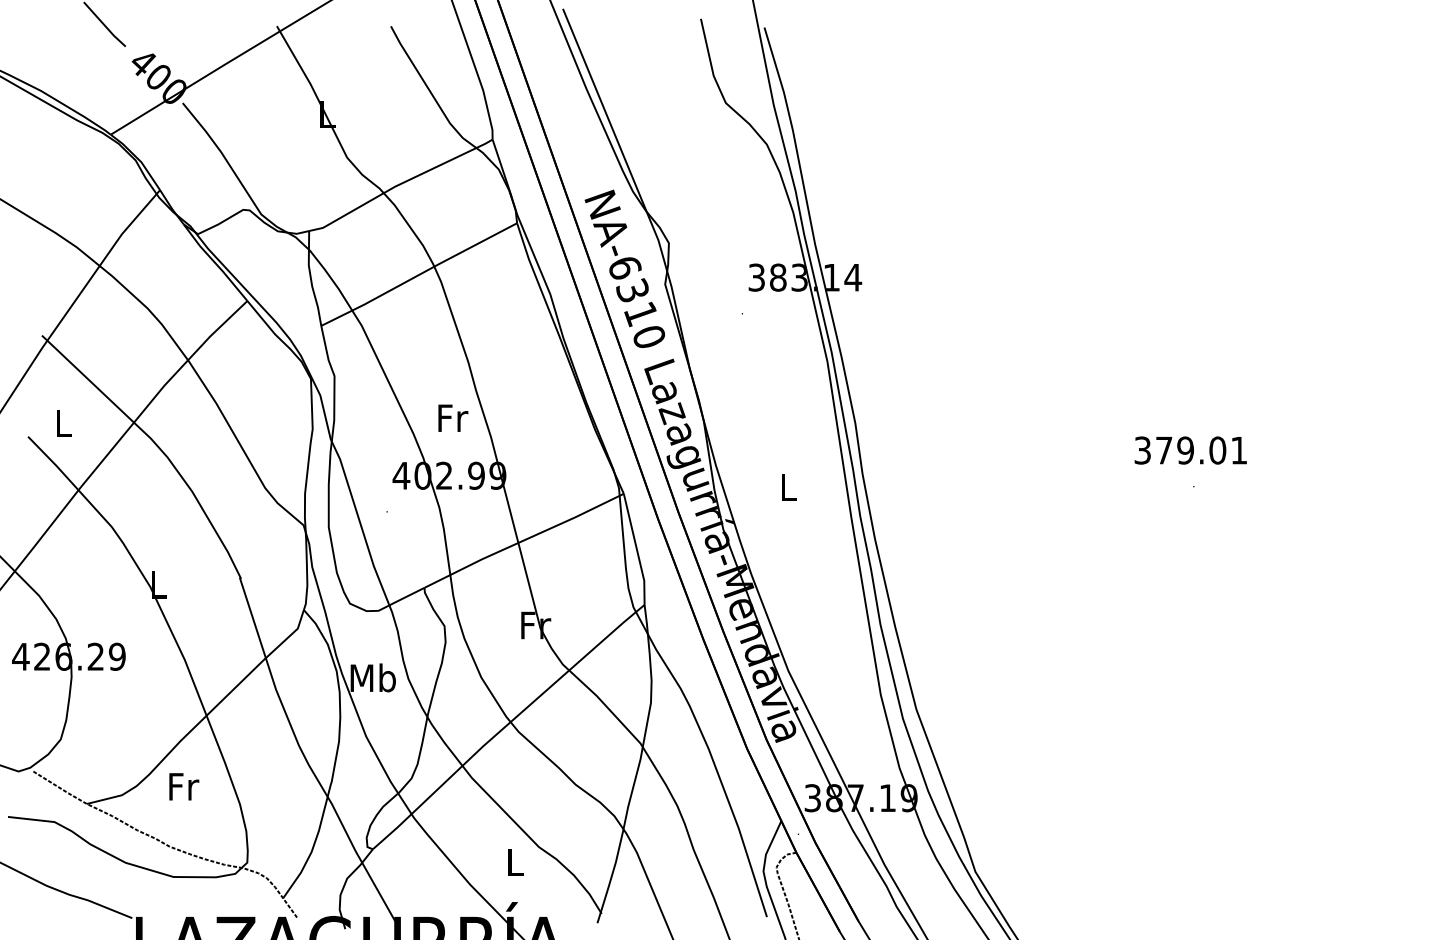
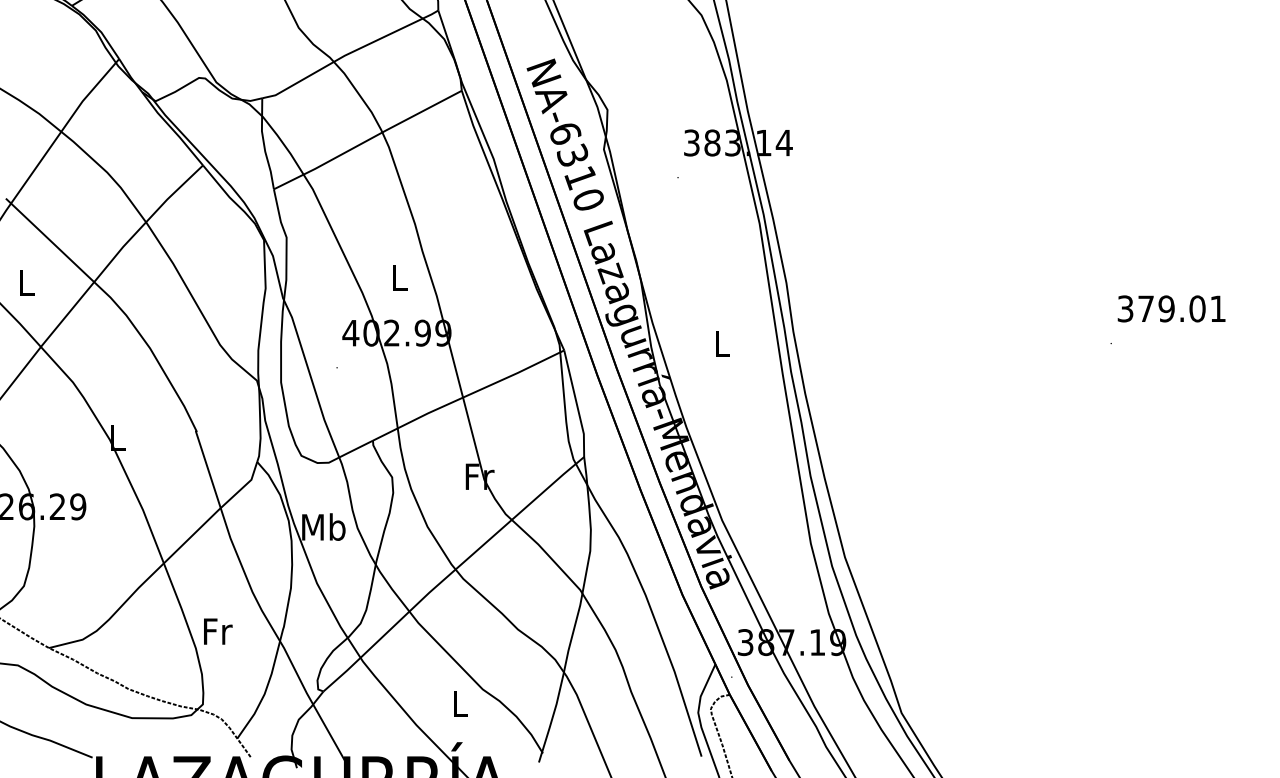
text: (453, 417) -> (400, 277), Fr -> L
text: (1190, 450) -> (1171, 308), moved
text: (184, 786) -> (218, 631), moved

